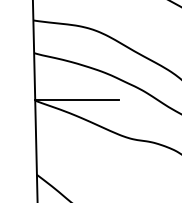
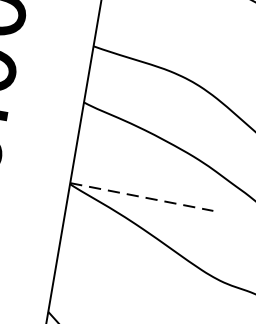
line: (77, 100) -> (142, 198), solid -> dashed

